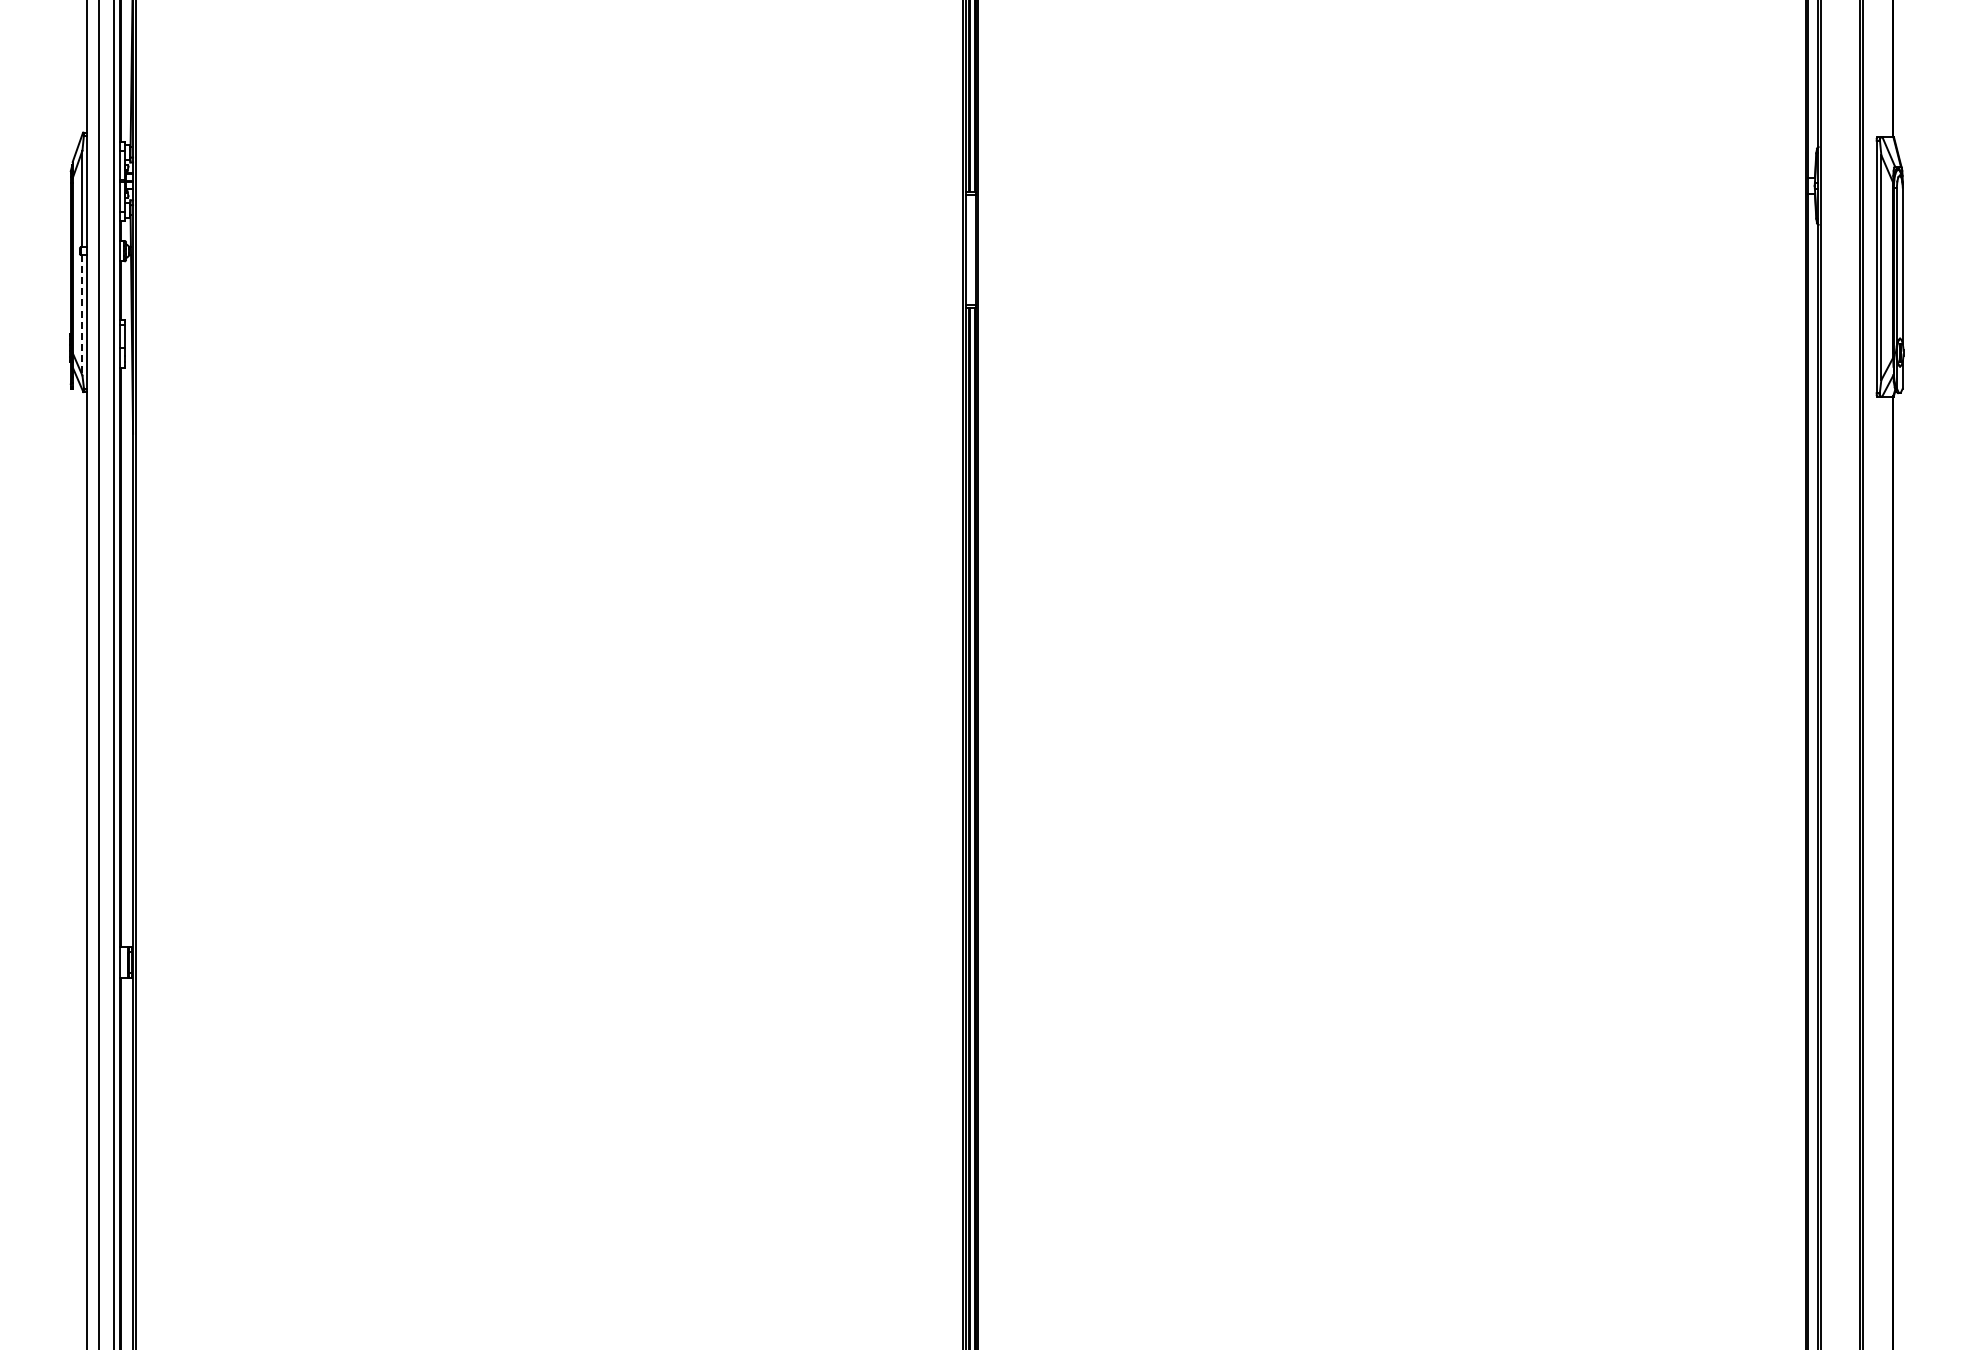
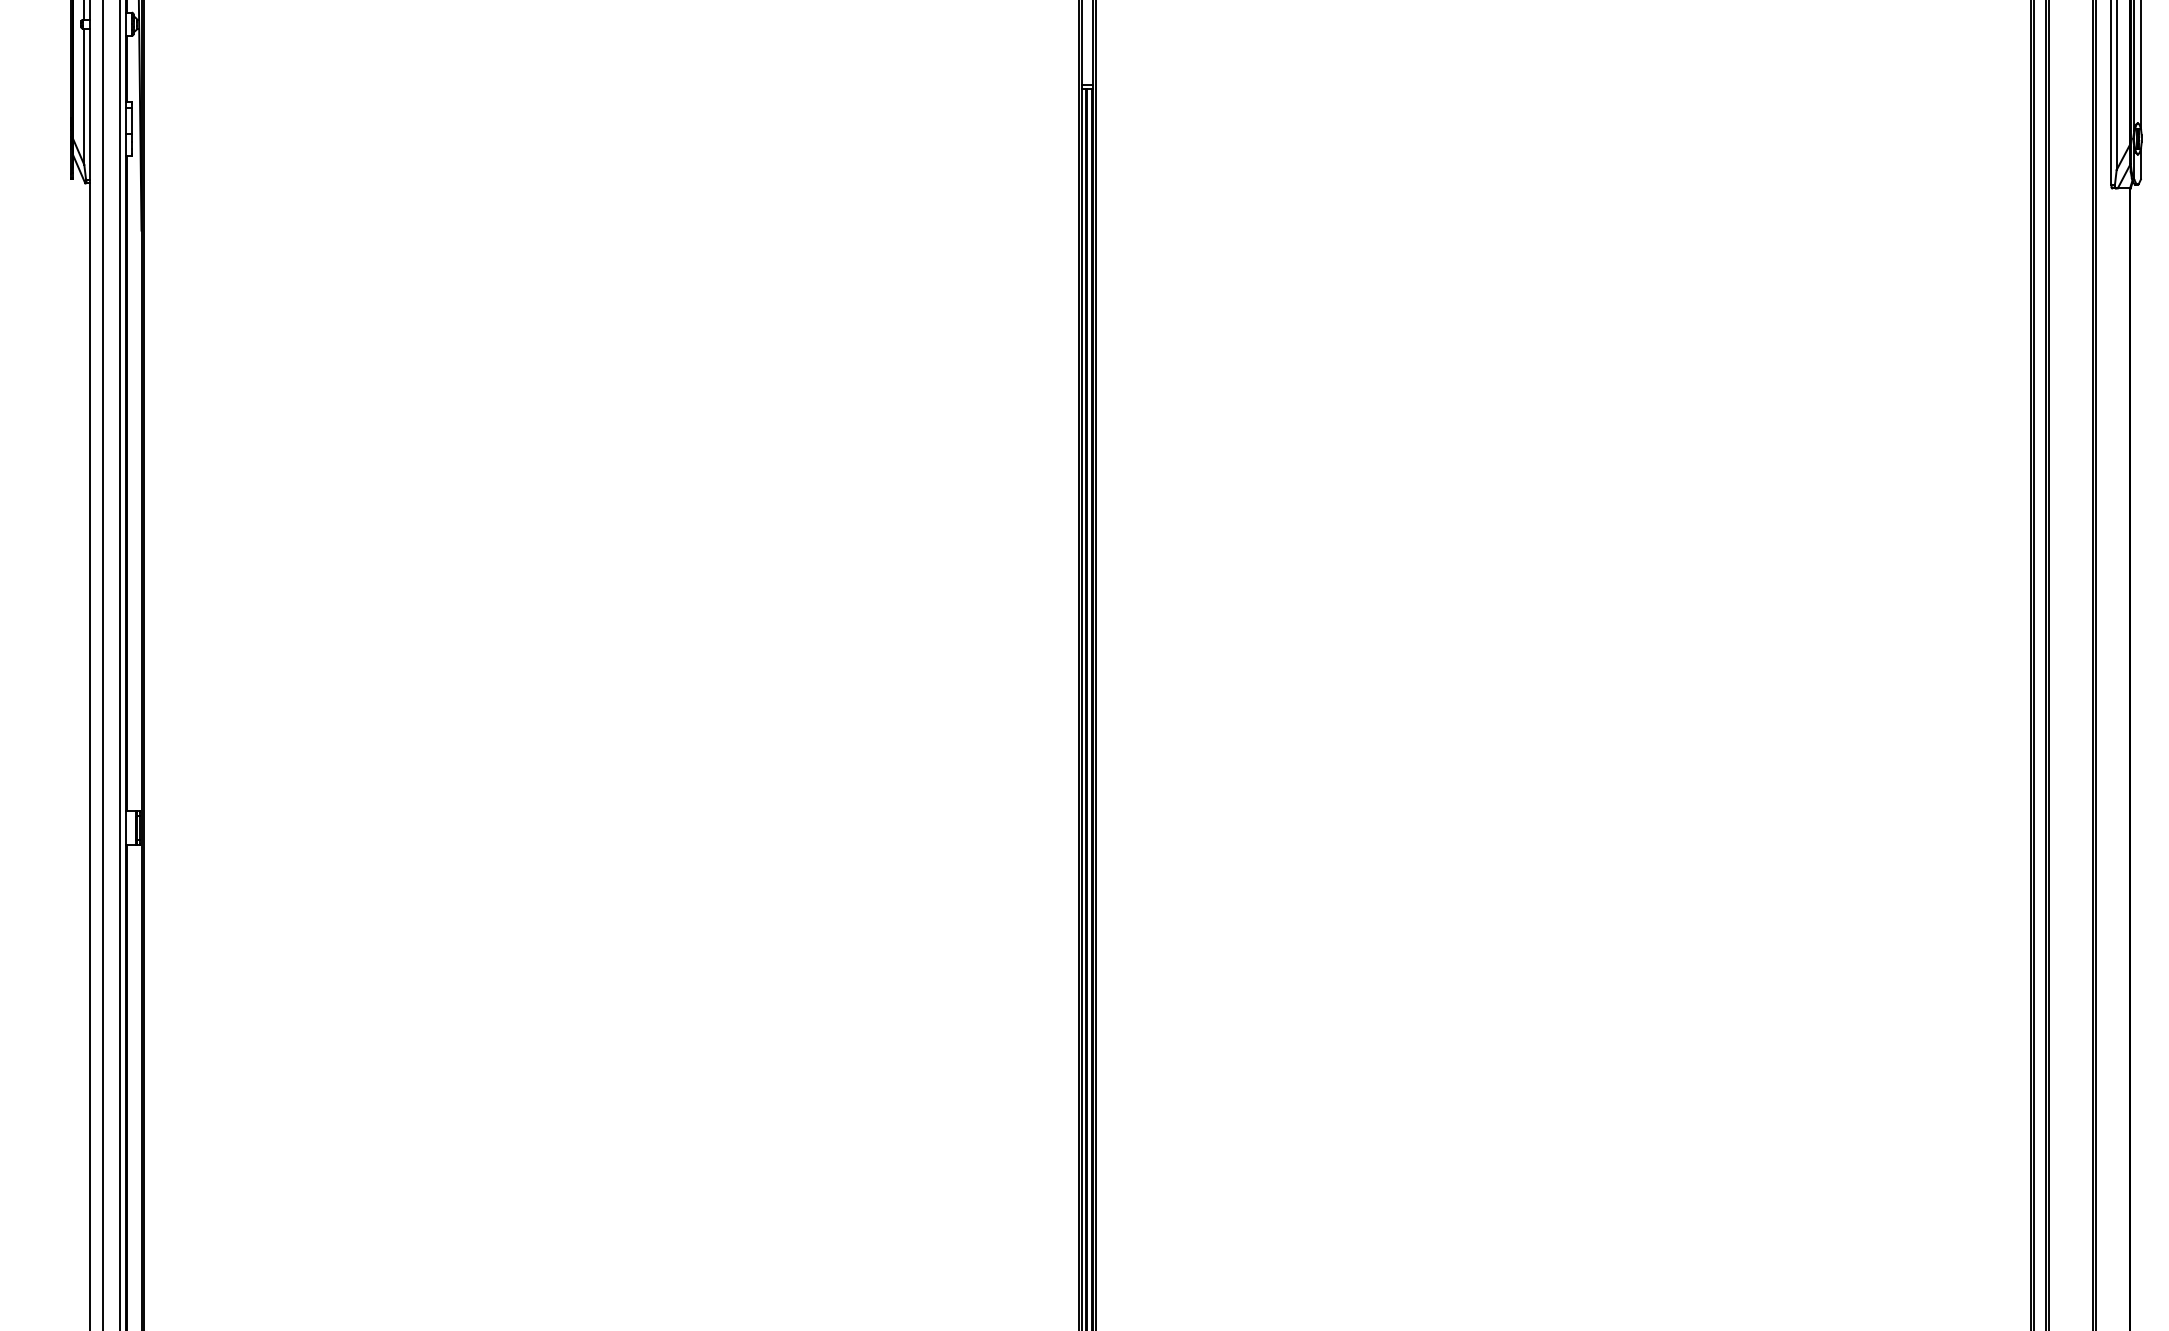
line: (82, 315) -> (84, 96), dashed -> solid

